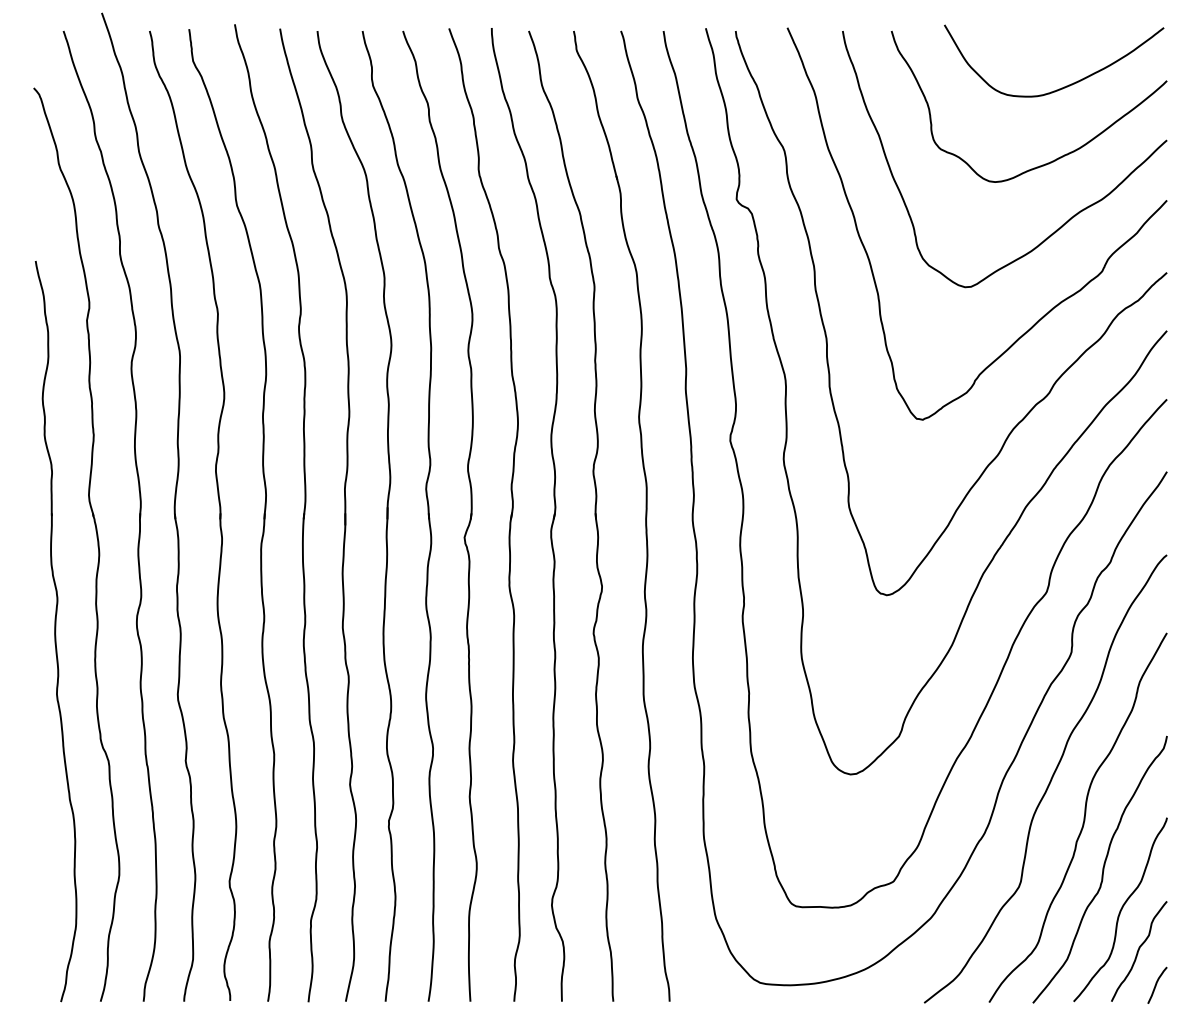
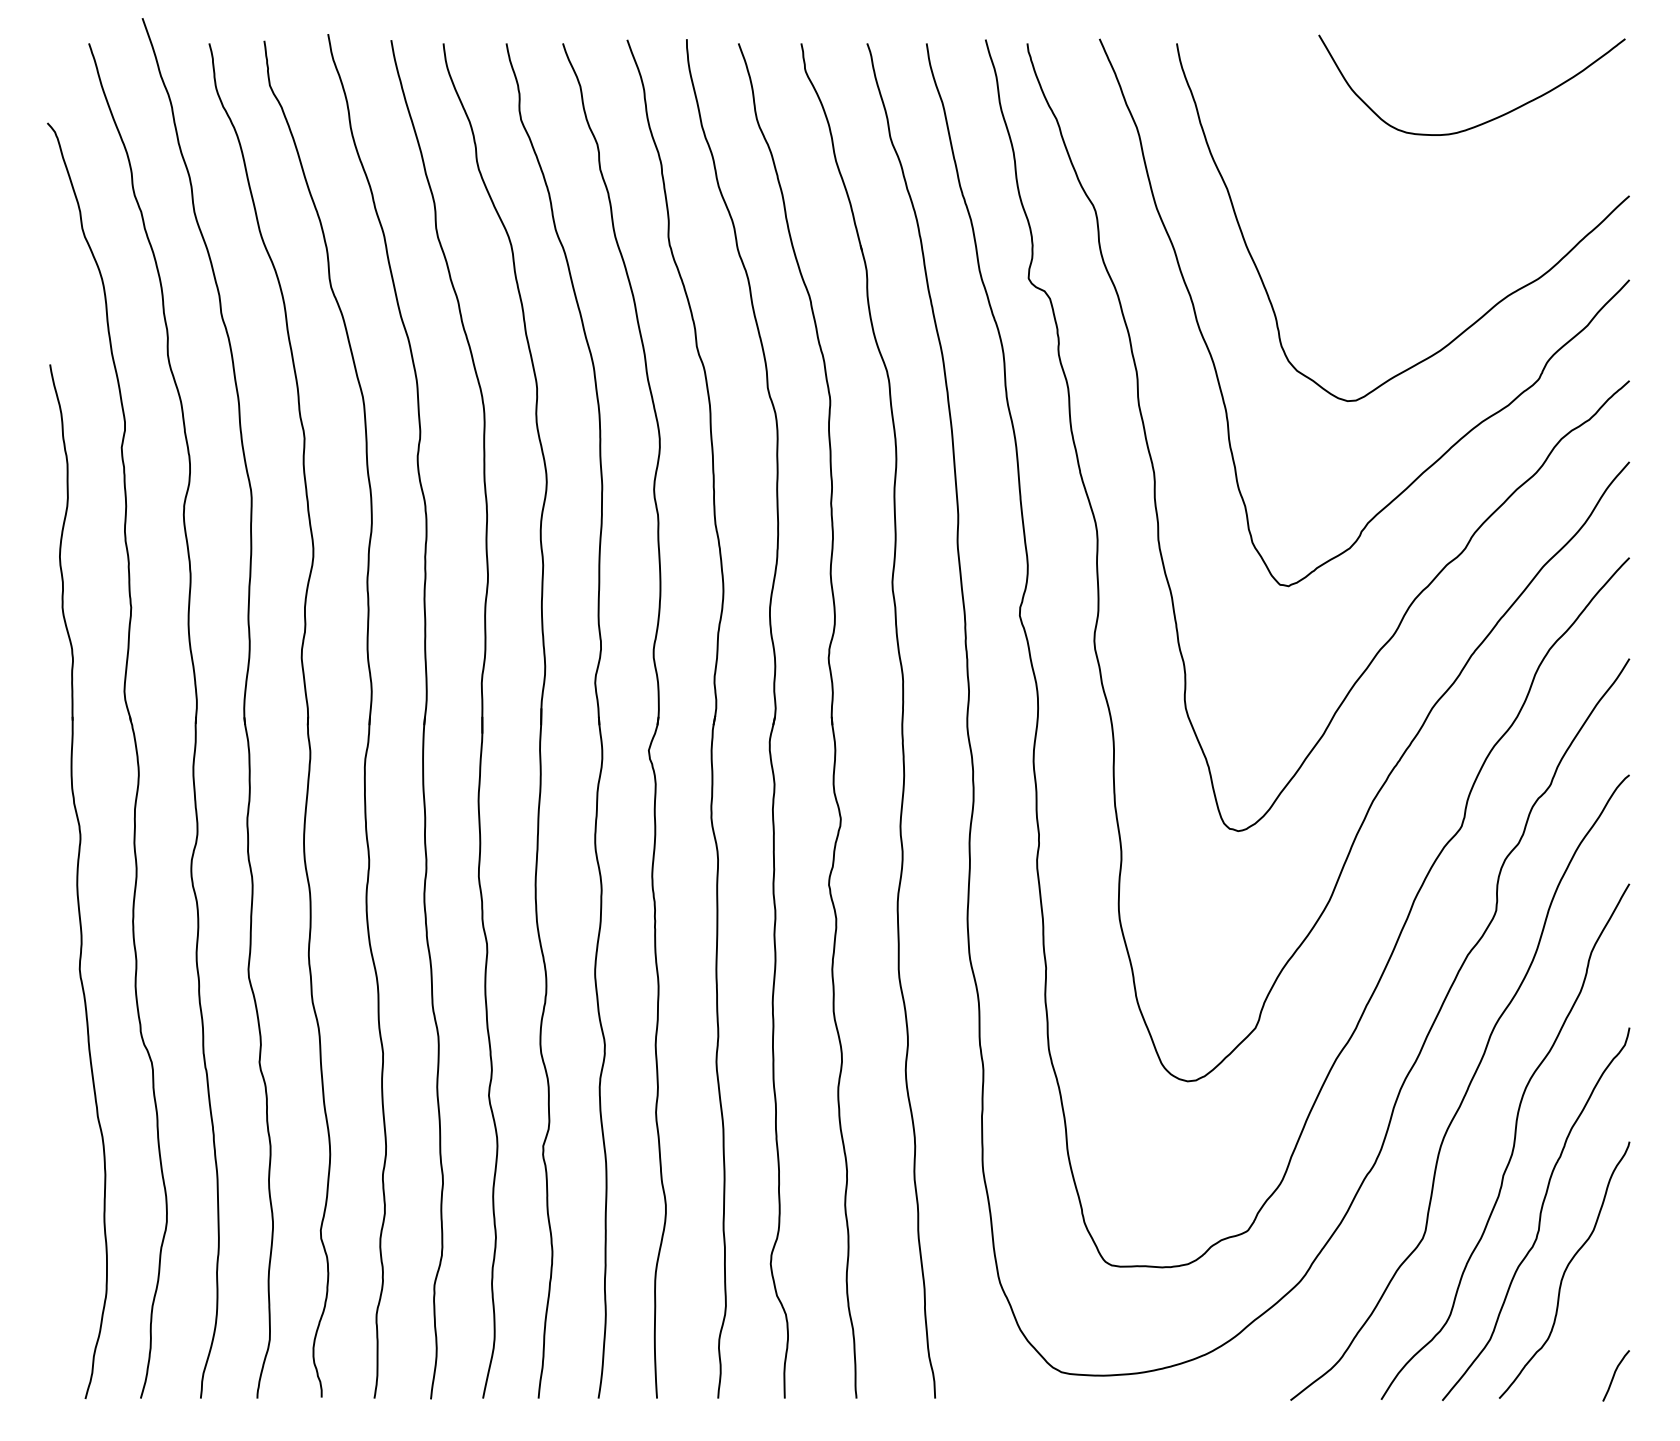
curve: (1056, 158) -> (1475, 221), removed
curve: (1139, 950) -> (1590, 1327), removed

